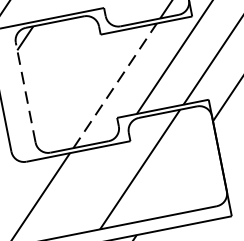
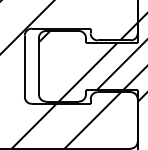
line: (115, 86) -> (88, 72), dashed -> solid
line: (24, 91) -> (38, 65), dashed -> solid

